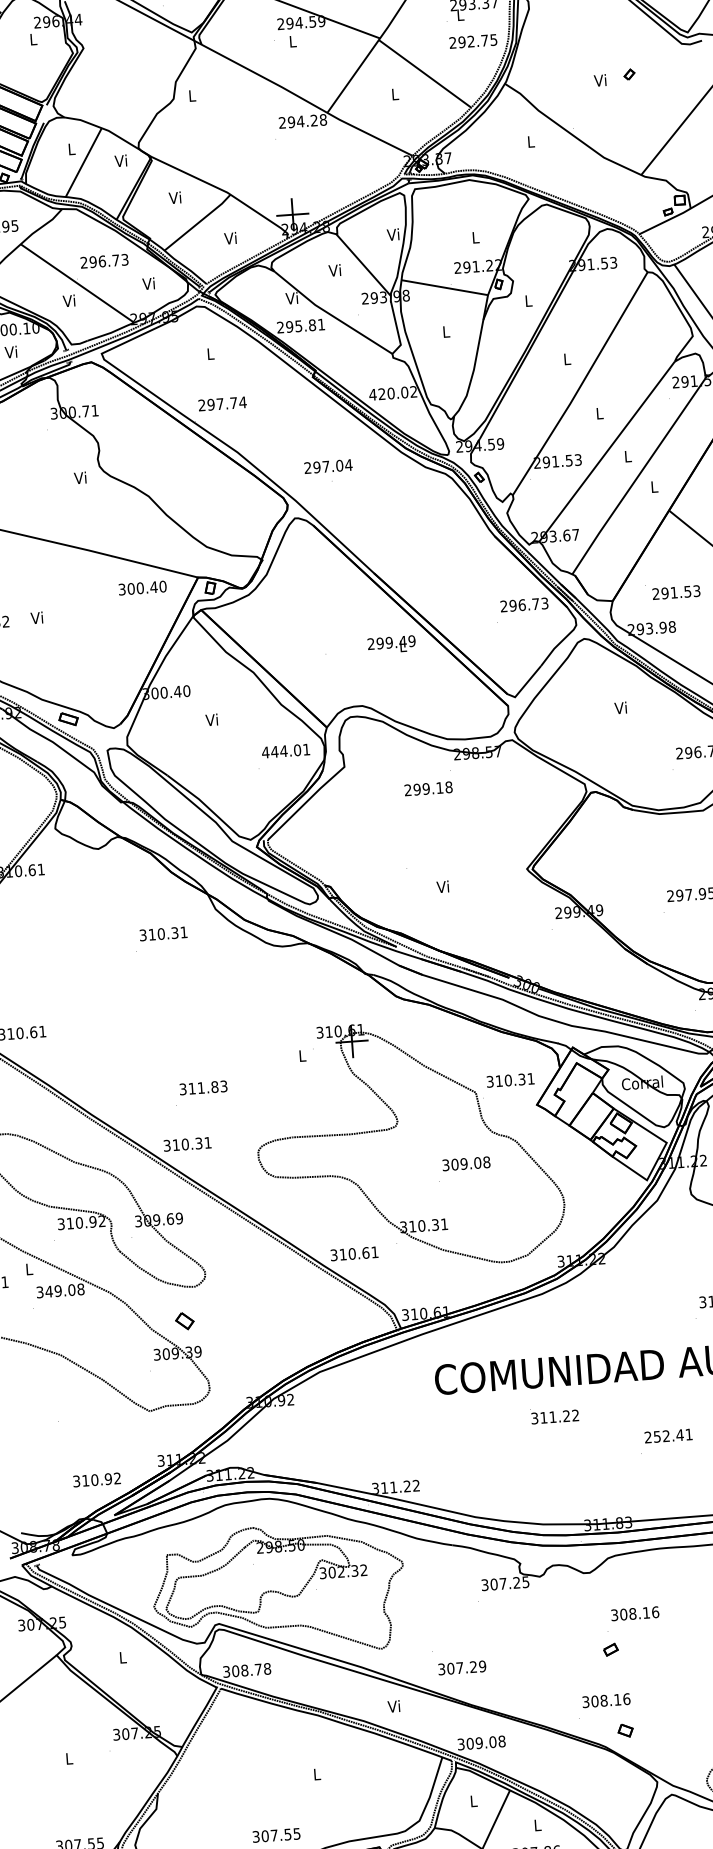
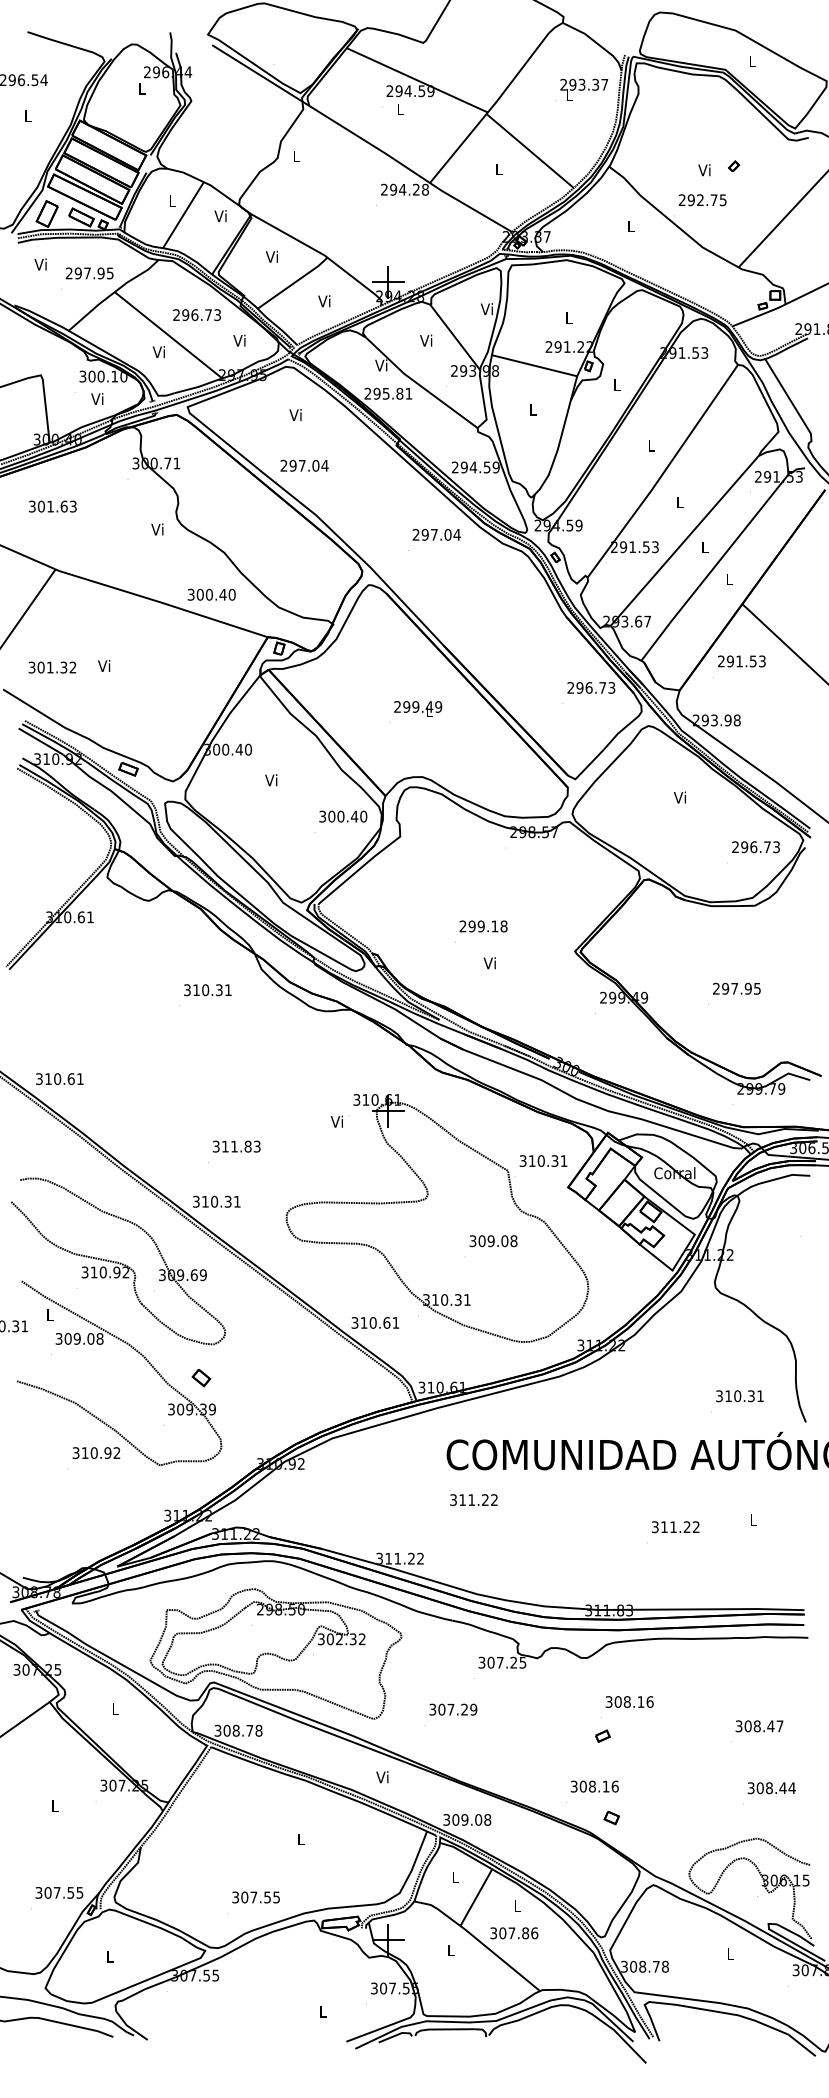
text: (473, 41) -> (702, 200), moved
text: (209, 353) -> (295, 414), L -> Vi
text: (393, 393) -> (475, 467), 420.02 -> 294.59
text: (233, 402) -> (315, 465), 297.74 -> 297.04
text: (328, 466) -> (436, 534), moved
text: (142, 587) -> (211, 594), moved
text: (676, 592) -> (741, 661), moved
text: (392, 644) -> (418, 708), moved
text: (286, 750) -> (343, 816), 444.01 -> 300.40
text: (428, 788) -> (483, 926), moved
text: (301, 1055) -> (336, 1121), L -> Vi
text: (48, 1291) -> (67, 1338), 349.08 -> 309.08
text: (554, 1414) -> (473, 1497), moved
text: (668, 1436) -> (675, 1527), 252.41 -> 311.22
text: (97, 1480) -> (96, 1453), moved
text: (462, 1667) -> (453, 1709), moved

